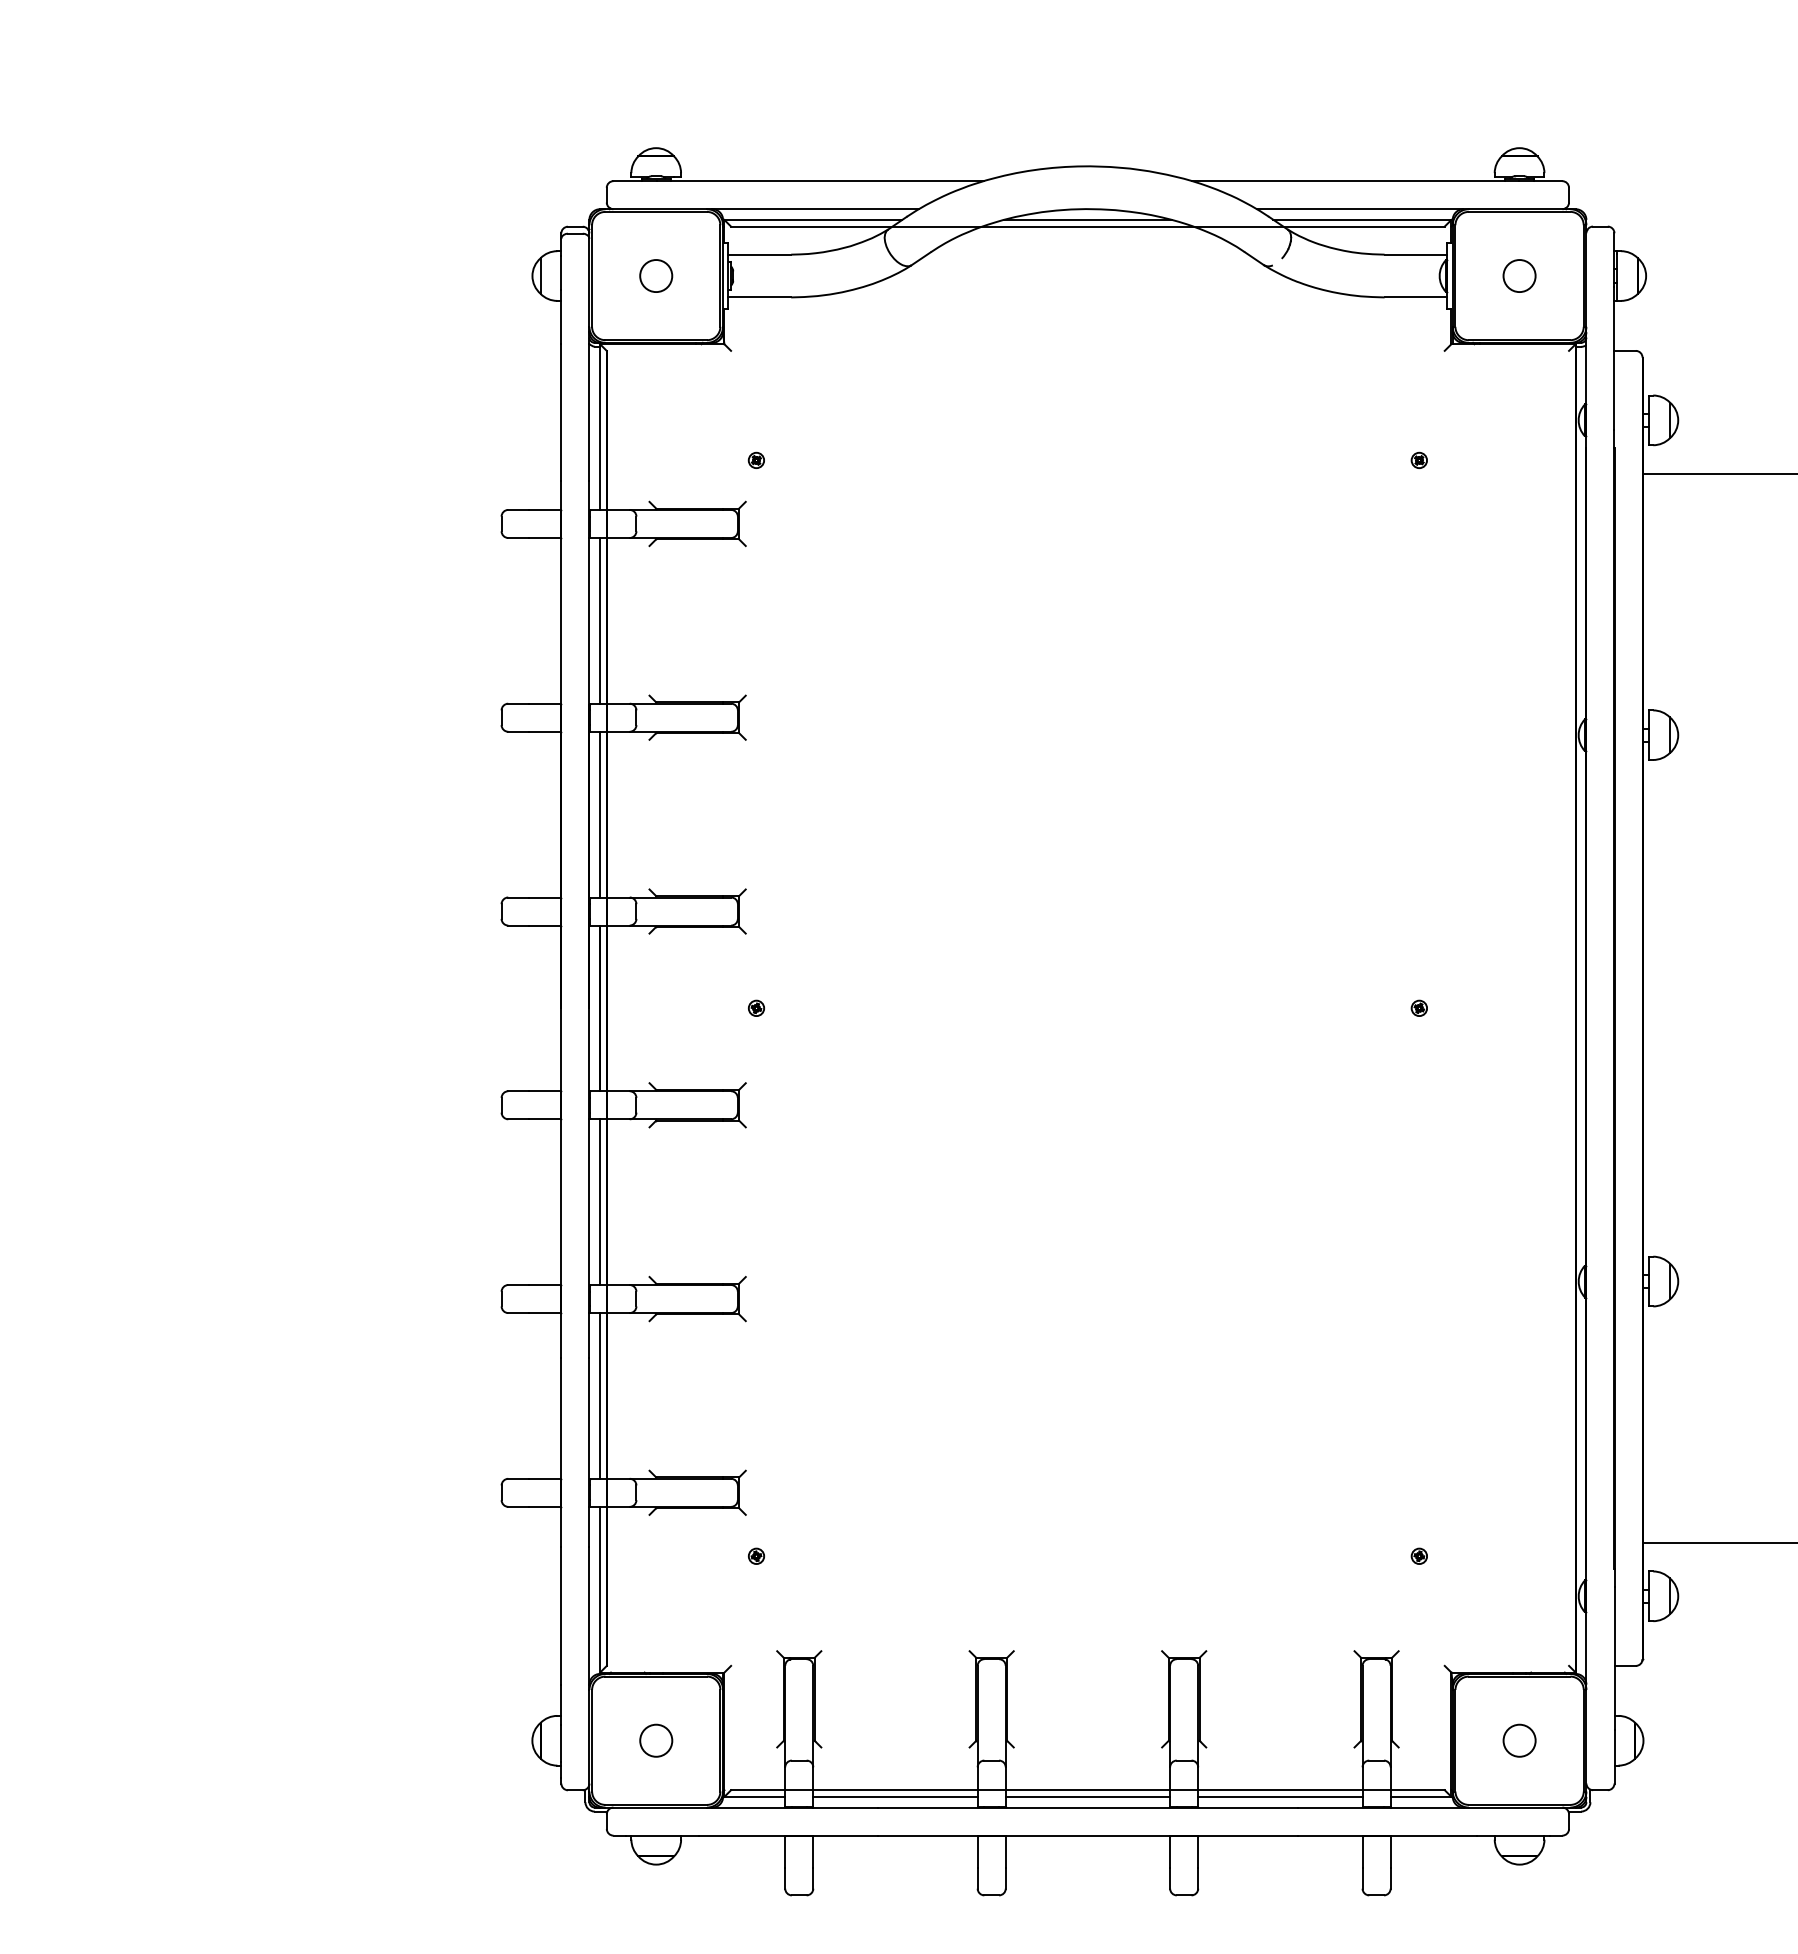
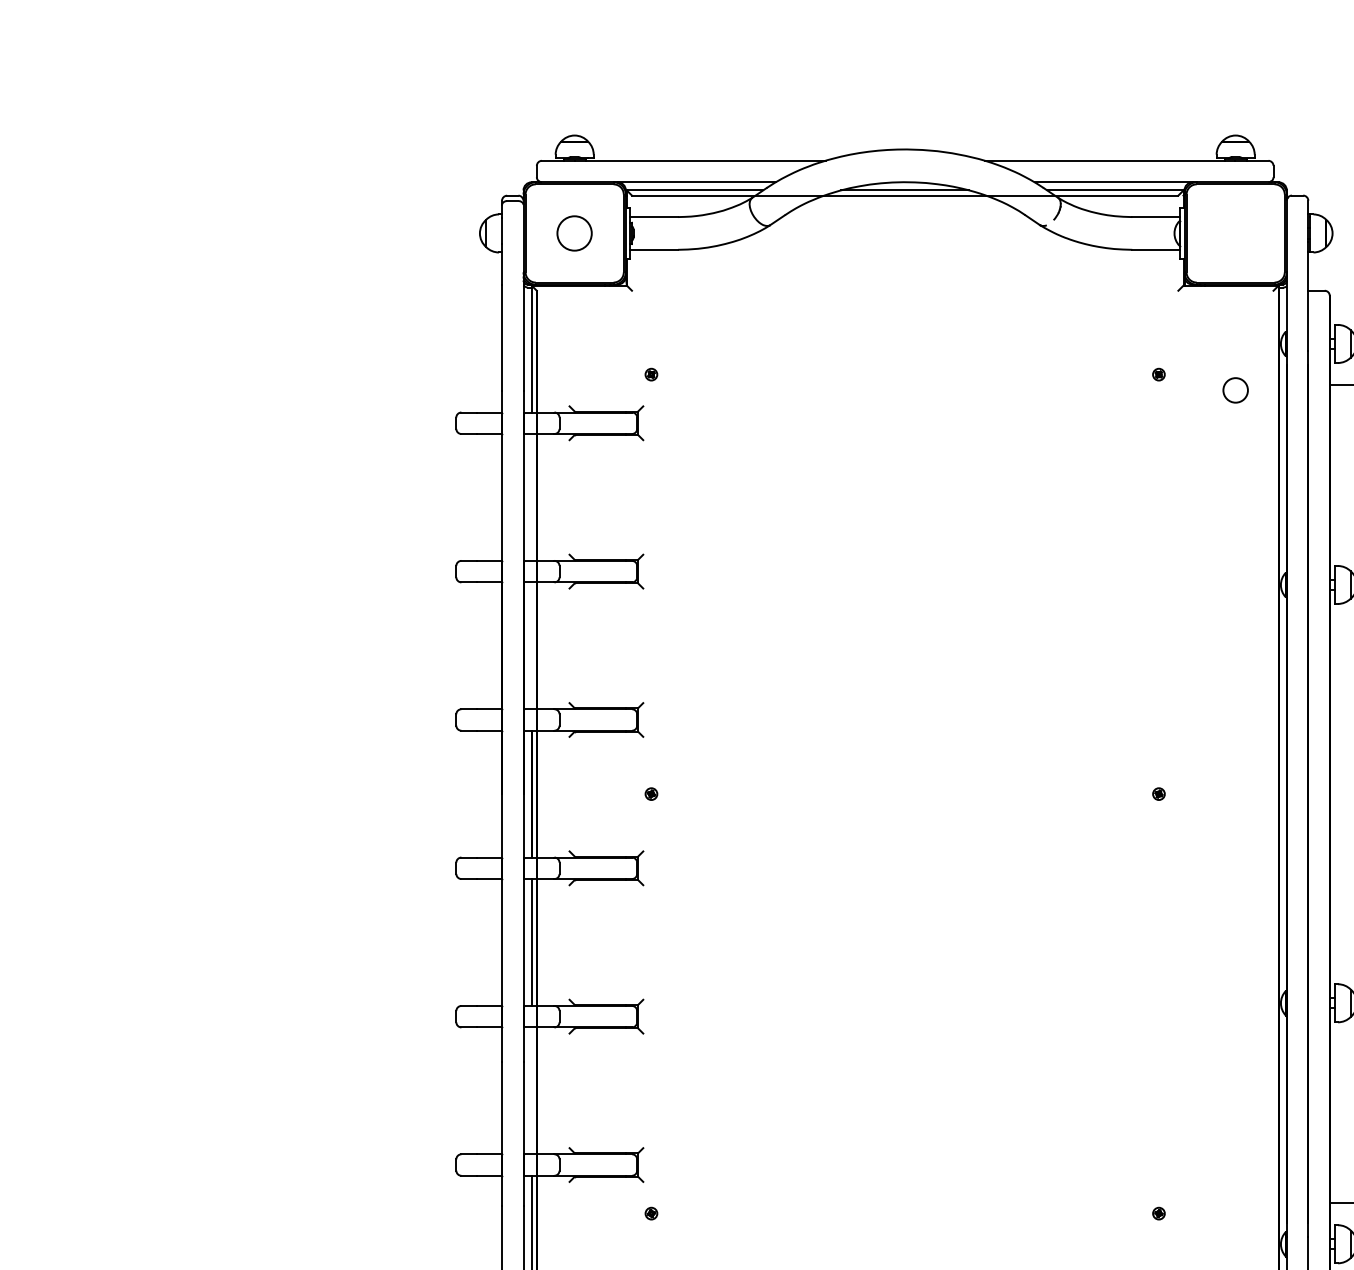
circle: (656, 275) -> (574, 233), size x1.4
circle: (1519, 275) -> (1235, 389), moved
line: (600, 620) -> (532, 497), removed
line: (600, 814) -> (532, 645), removed
line: (600, 1395) -> (532, 1090), removed

